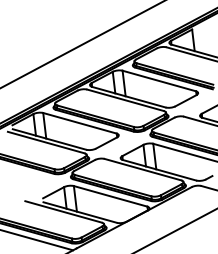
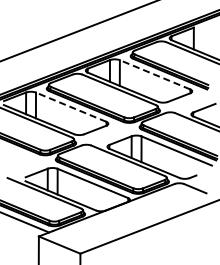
line: (158, 80) -> (154, 74), solid -> dashed
line: (79, 123) -> (70, 107), solid -> dashed

